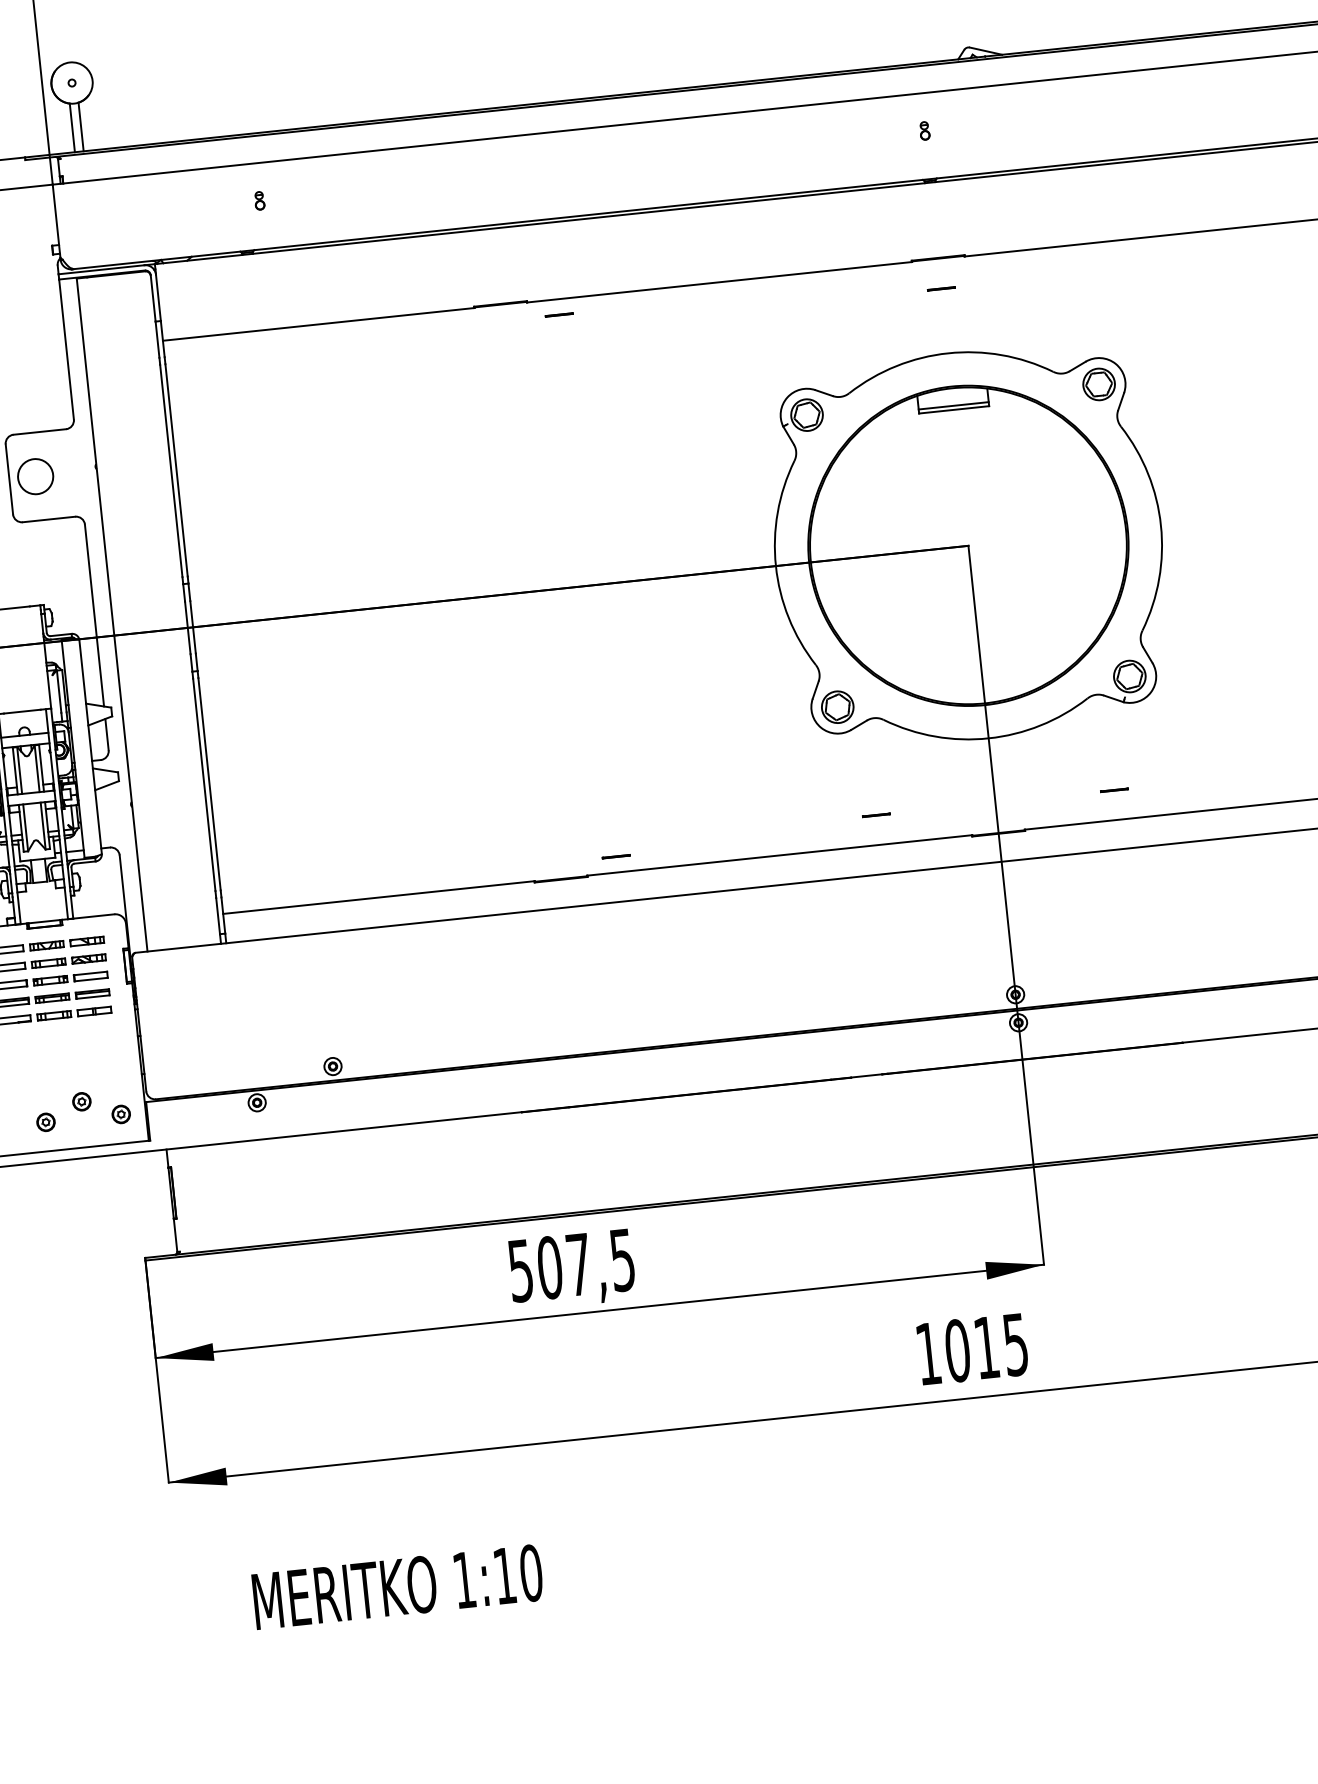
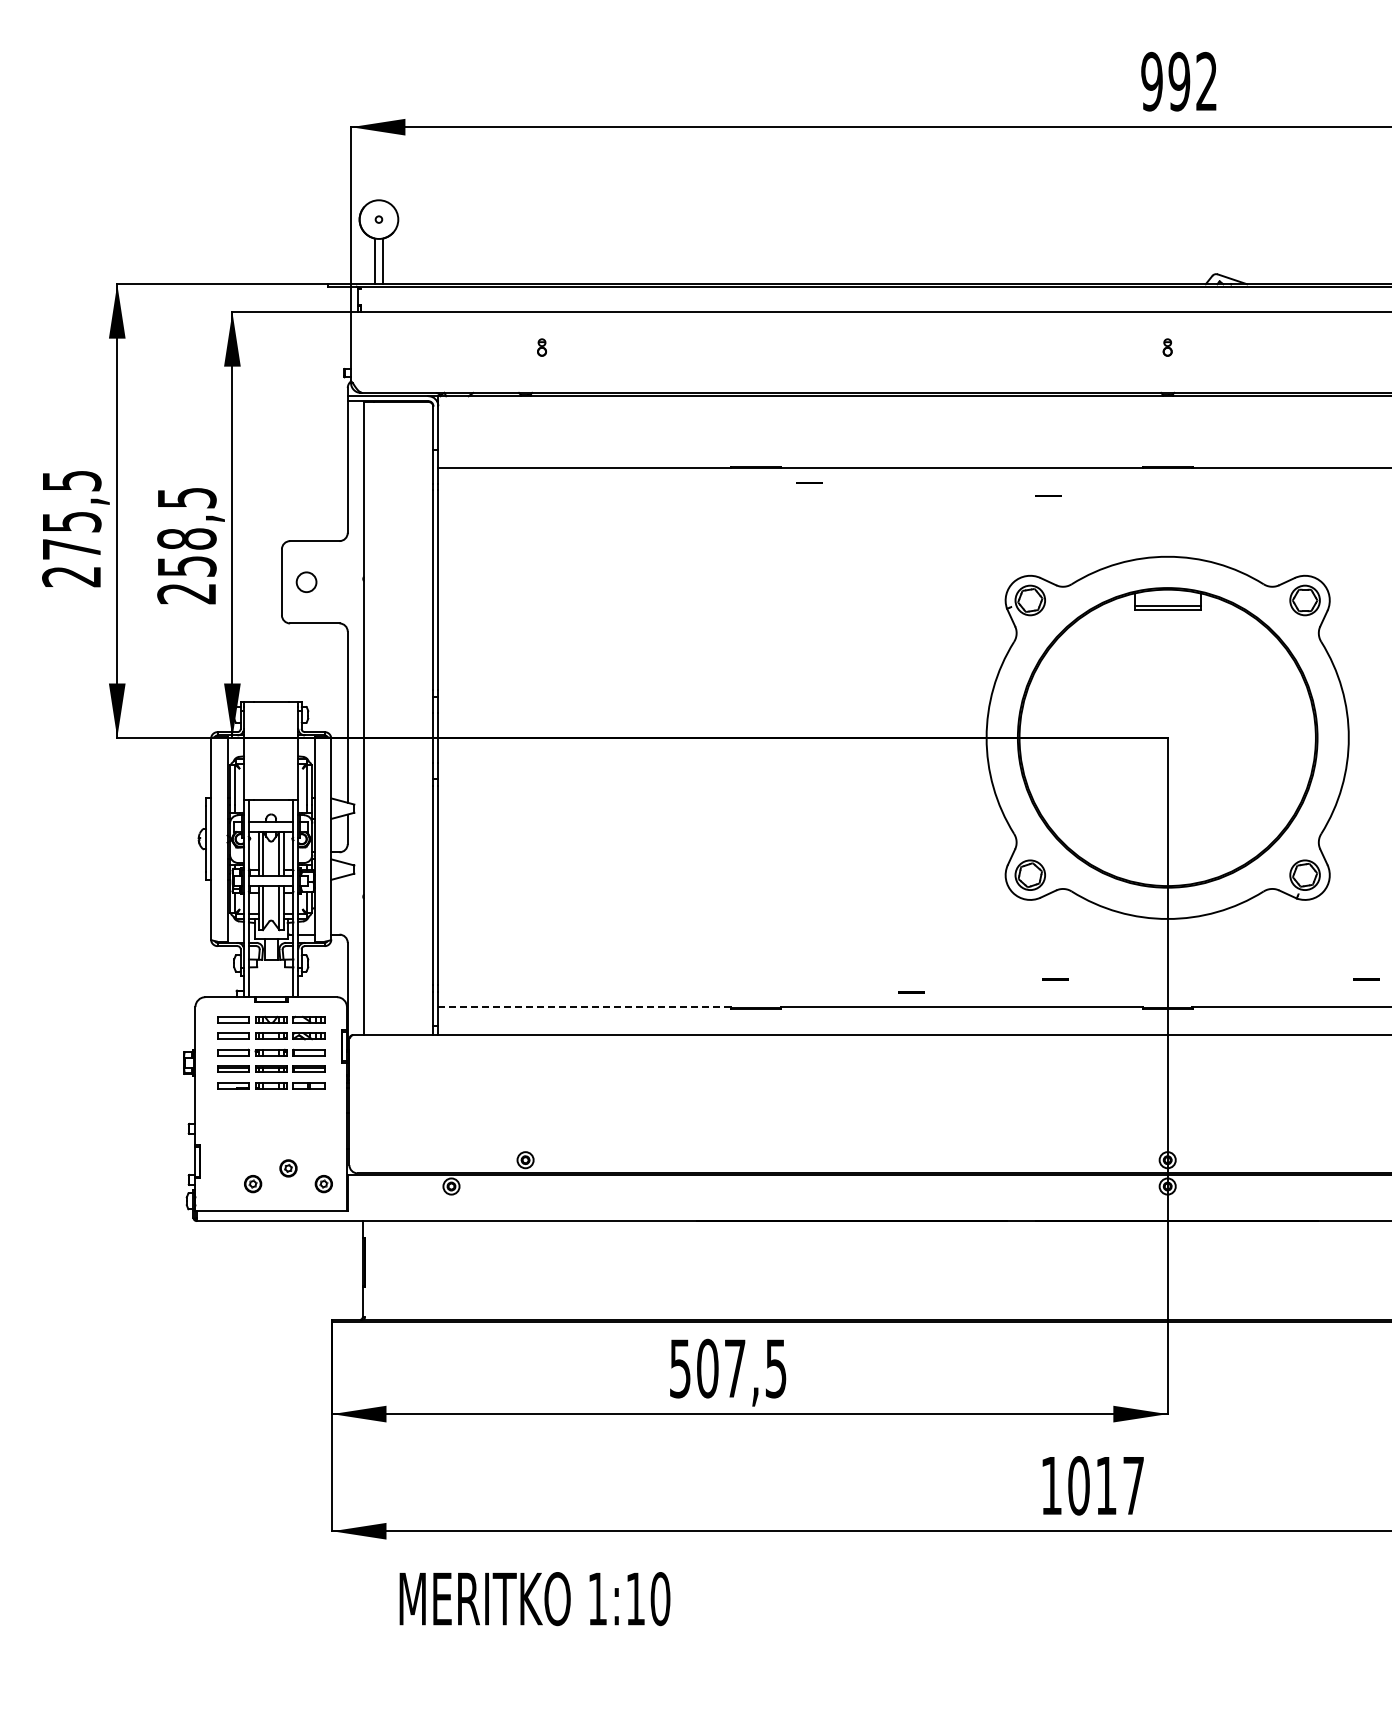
line: (941, 288) -> (1048, 495), moved
circle: (35, 475) -> (306, 581), size x0.6
line: (1114, 790) -> (1366, 979), moved
line: (616, 856) -> (911, 992), moved
line: (378, 897) -> (584, 1007), solid -> dashed
text: (1015, 1345) -> (1133, 1486), 1015 -> 1017
text: (397, 1587) -> (534, 1599), moved

